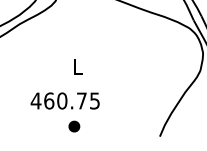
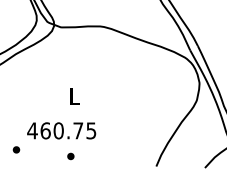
part: (20, 119) -> (16, 149), added
part: (74, 126) -> (70, 156), size x0.62

